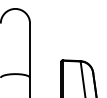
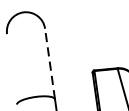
line: (30, 50) -> (50, 63), solid -> dashed

